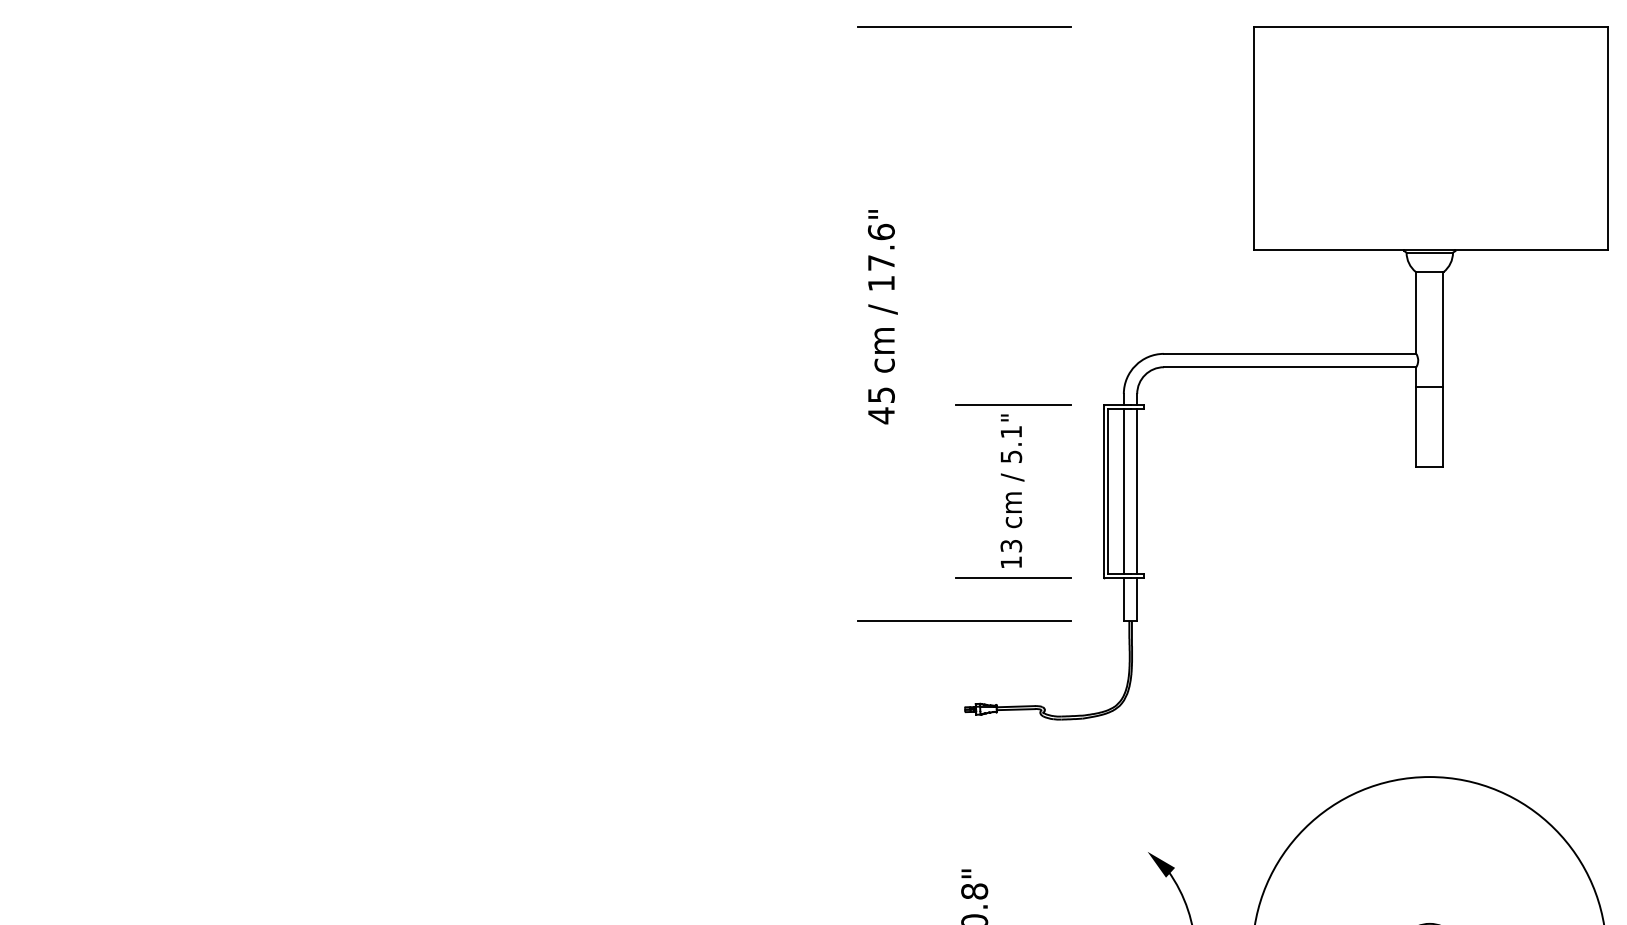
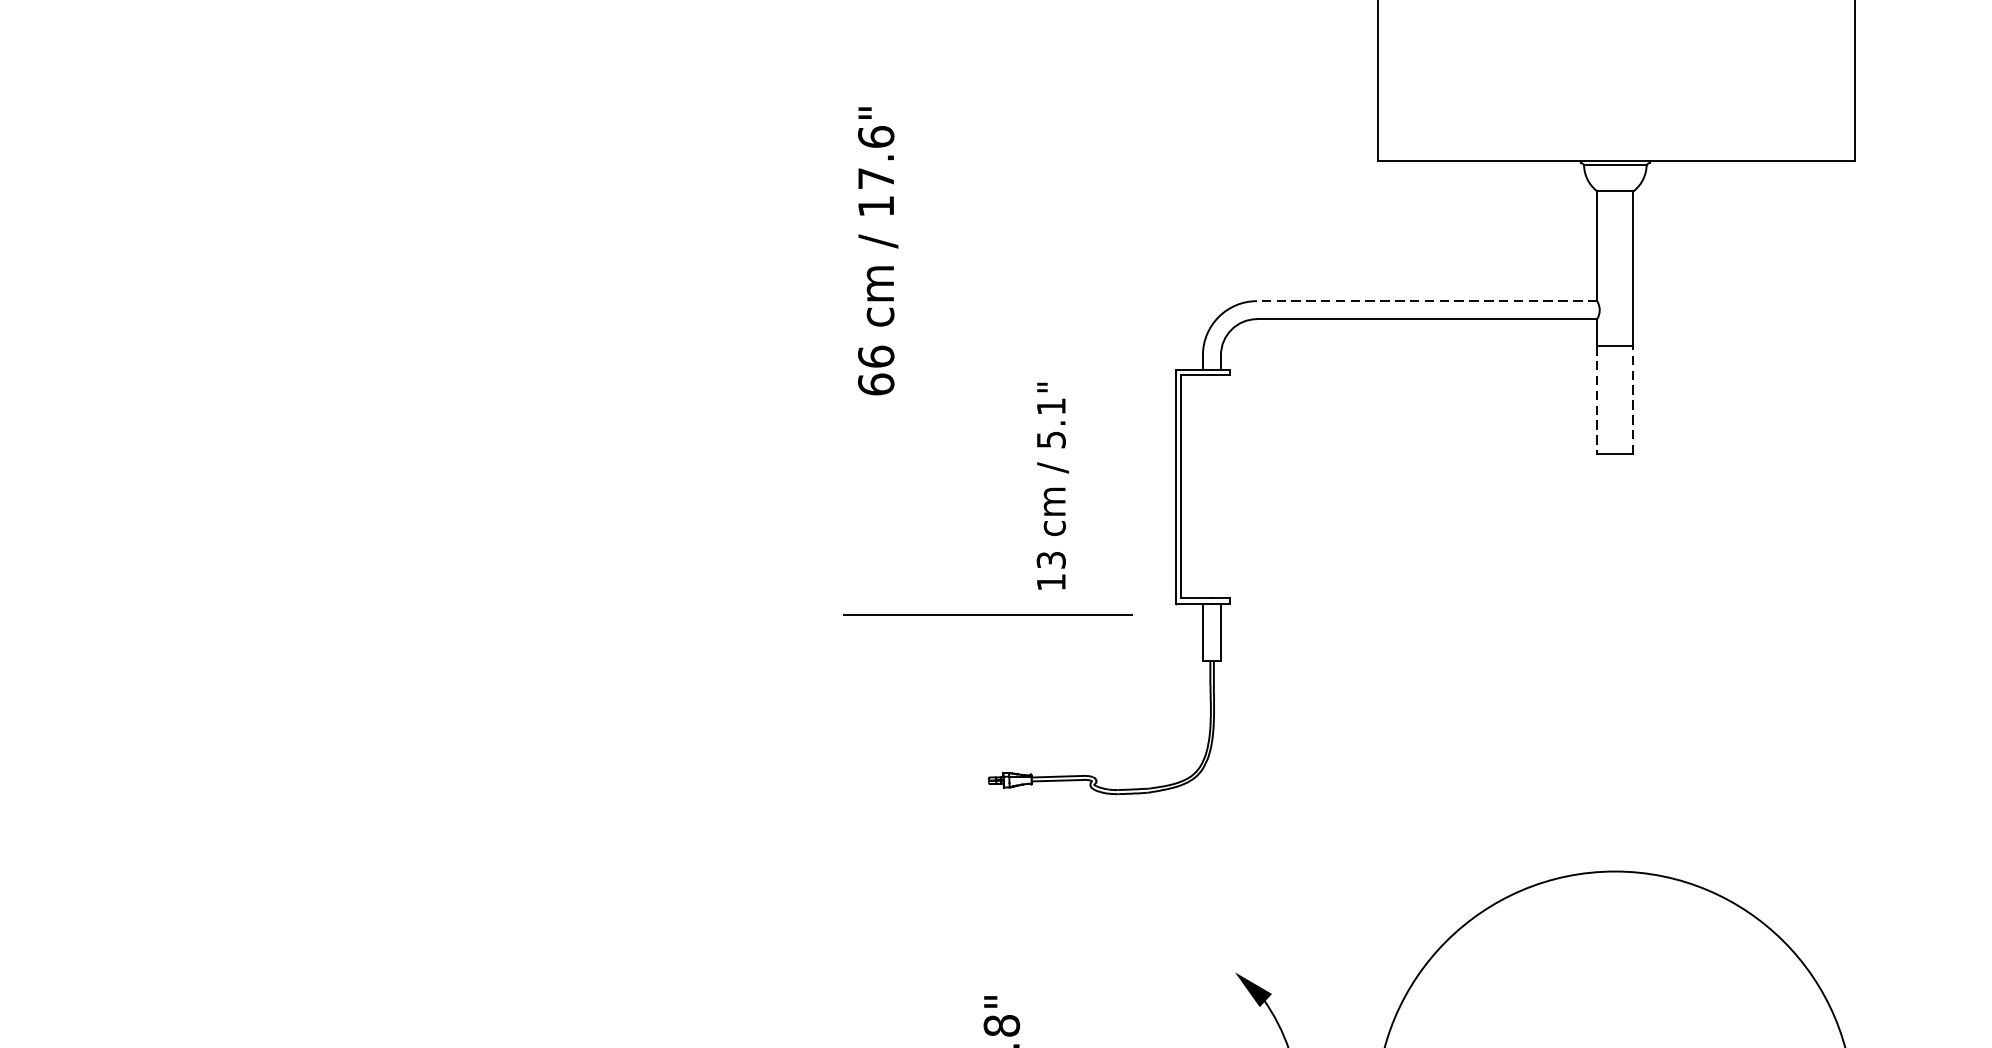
line: (1289, 353) -> (1426, 300), solid -> dashed
line: (1013, 404) -> (1054, 369), removed
text: (880, 405) -> (874, 370), 45 -> 66
line: (1443, 426) -> (1633, 399), solid -> dashed
line: (1416, 427) -> (1597, 400), solid -> dashed
line: (1123, 491) -> (1202, 486), removed
line: (1137, 491) -> (1221, 486), removed
line: (1013, 578) -> (1054, 603), removed
line: (964, 620) -> (988, 614), moved

